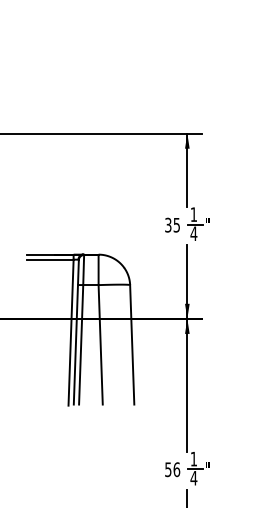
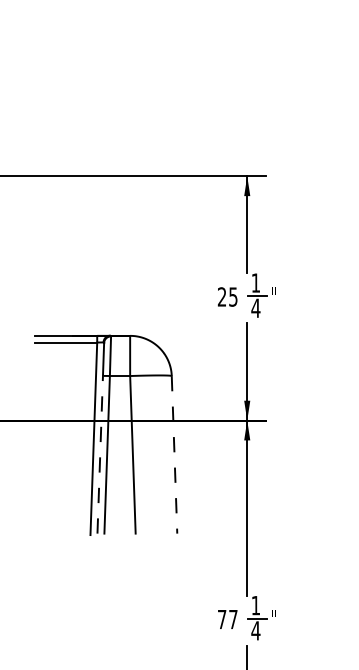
text: (168, 225) -> (222, 297), 35 -> 25
line: (75, 344) -> (99, 454), solid -> dashed
line: (132, 344) -> (174, 454), solid -> dashed
text: (172, 469) -> (227, 619), 56 -> 77

